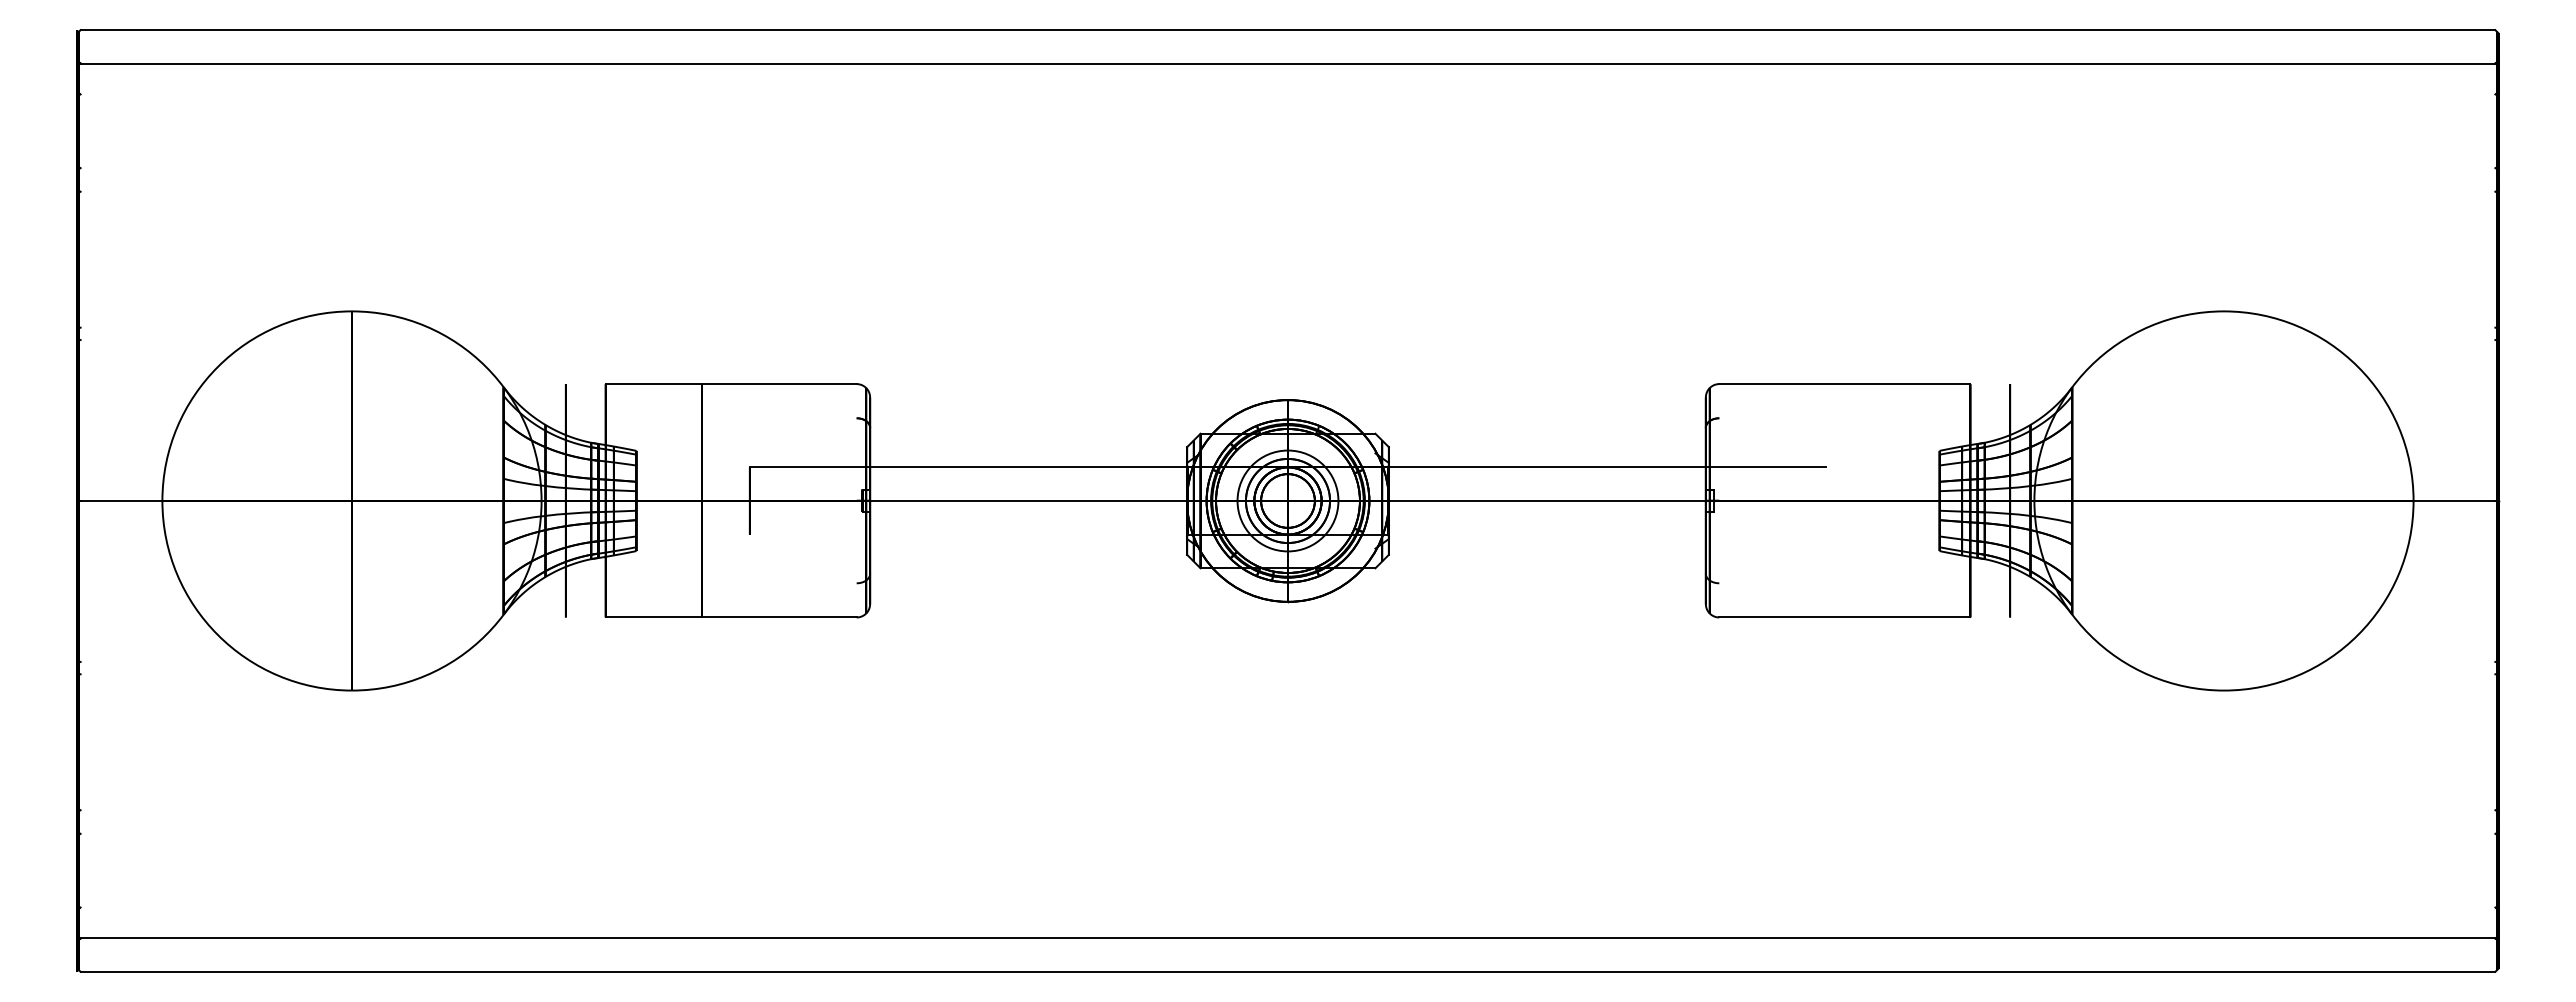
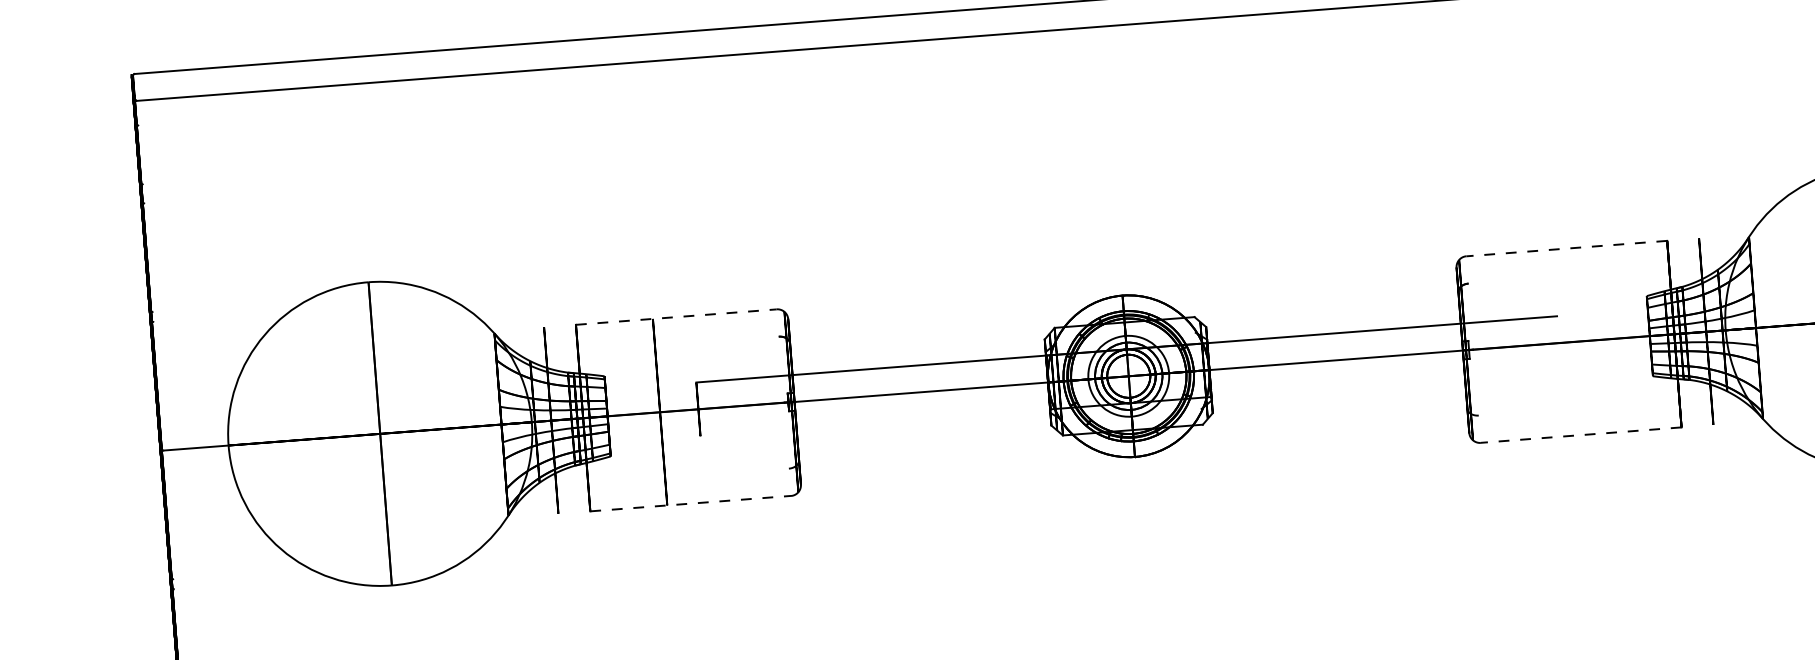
line: (731, 384) -> (676, 317), solid -> dashed
line: (1844, 384) -> (1566, 248), solid -> dashed
line: (731, 617) -> (690, 503), solid -> dashed
line: (1844, 617) -> (1580, 435), solid -> dashed

